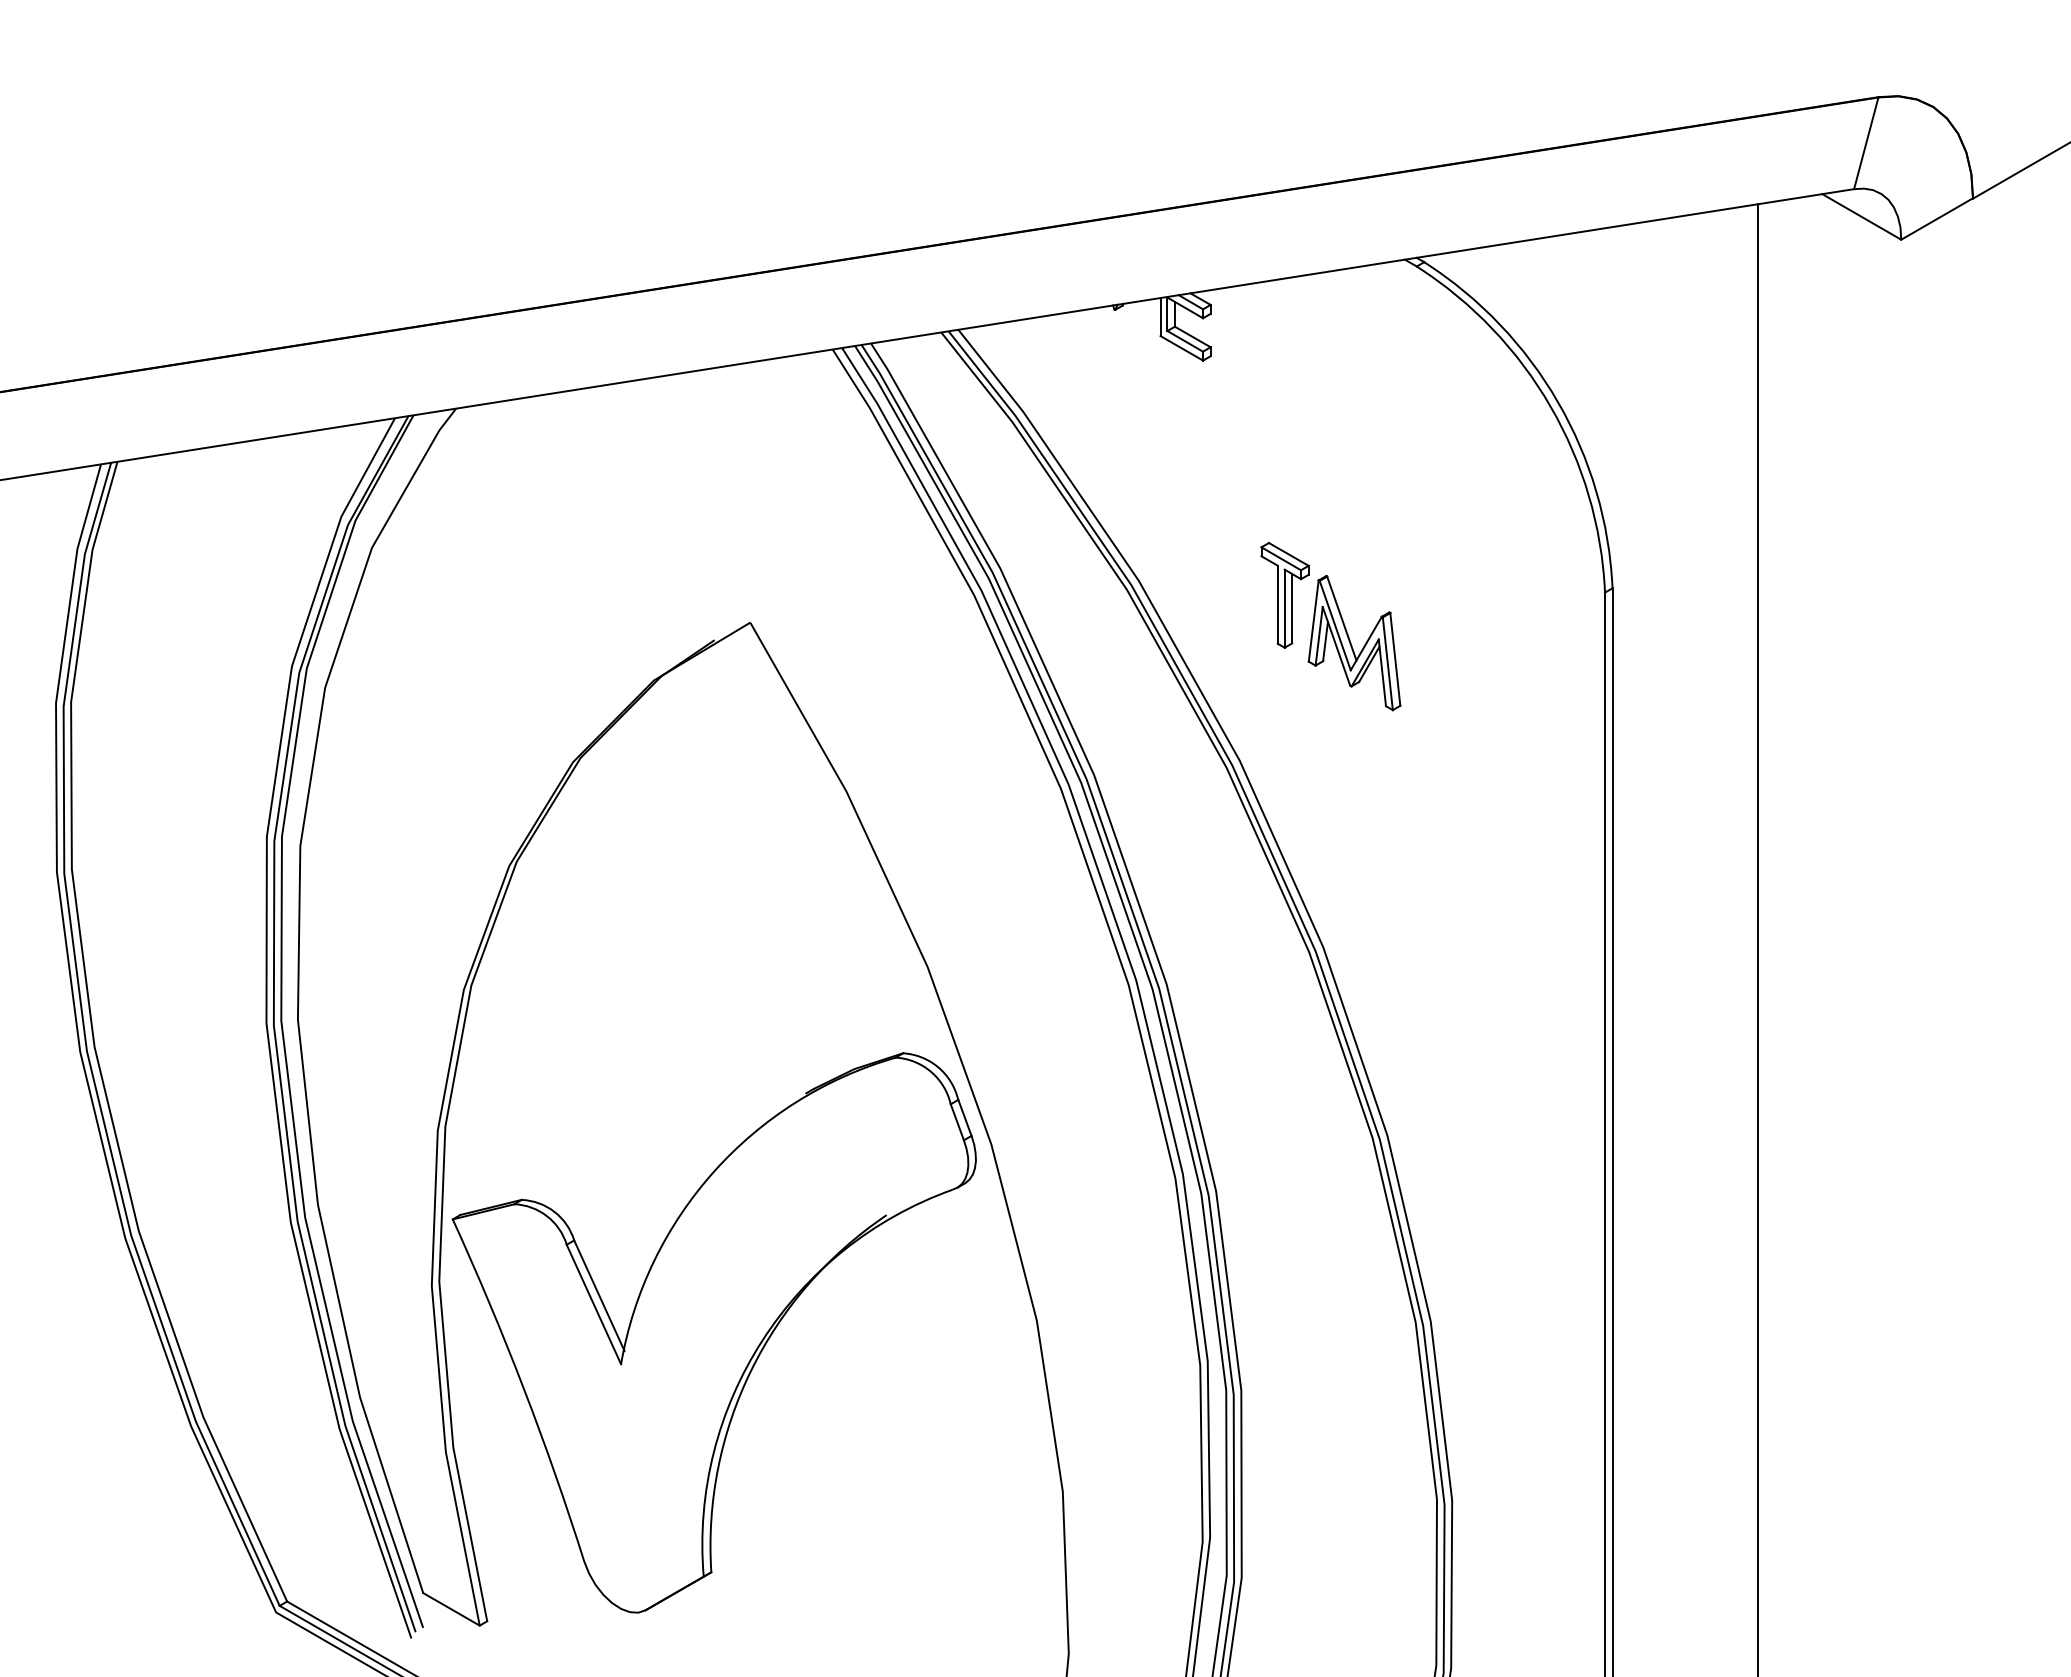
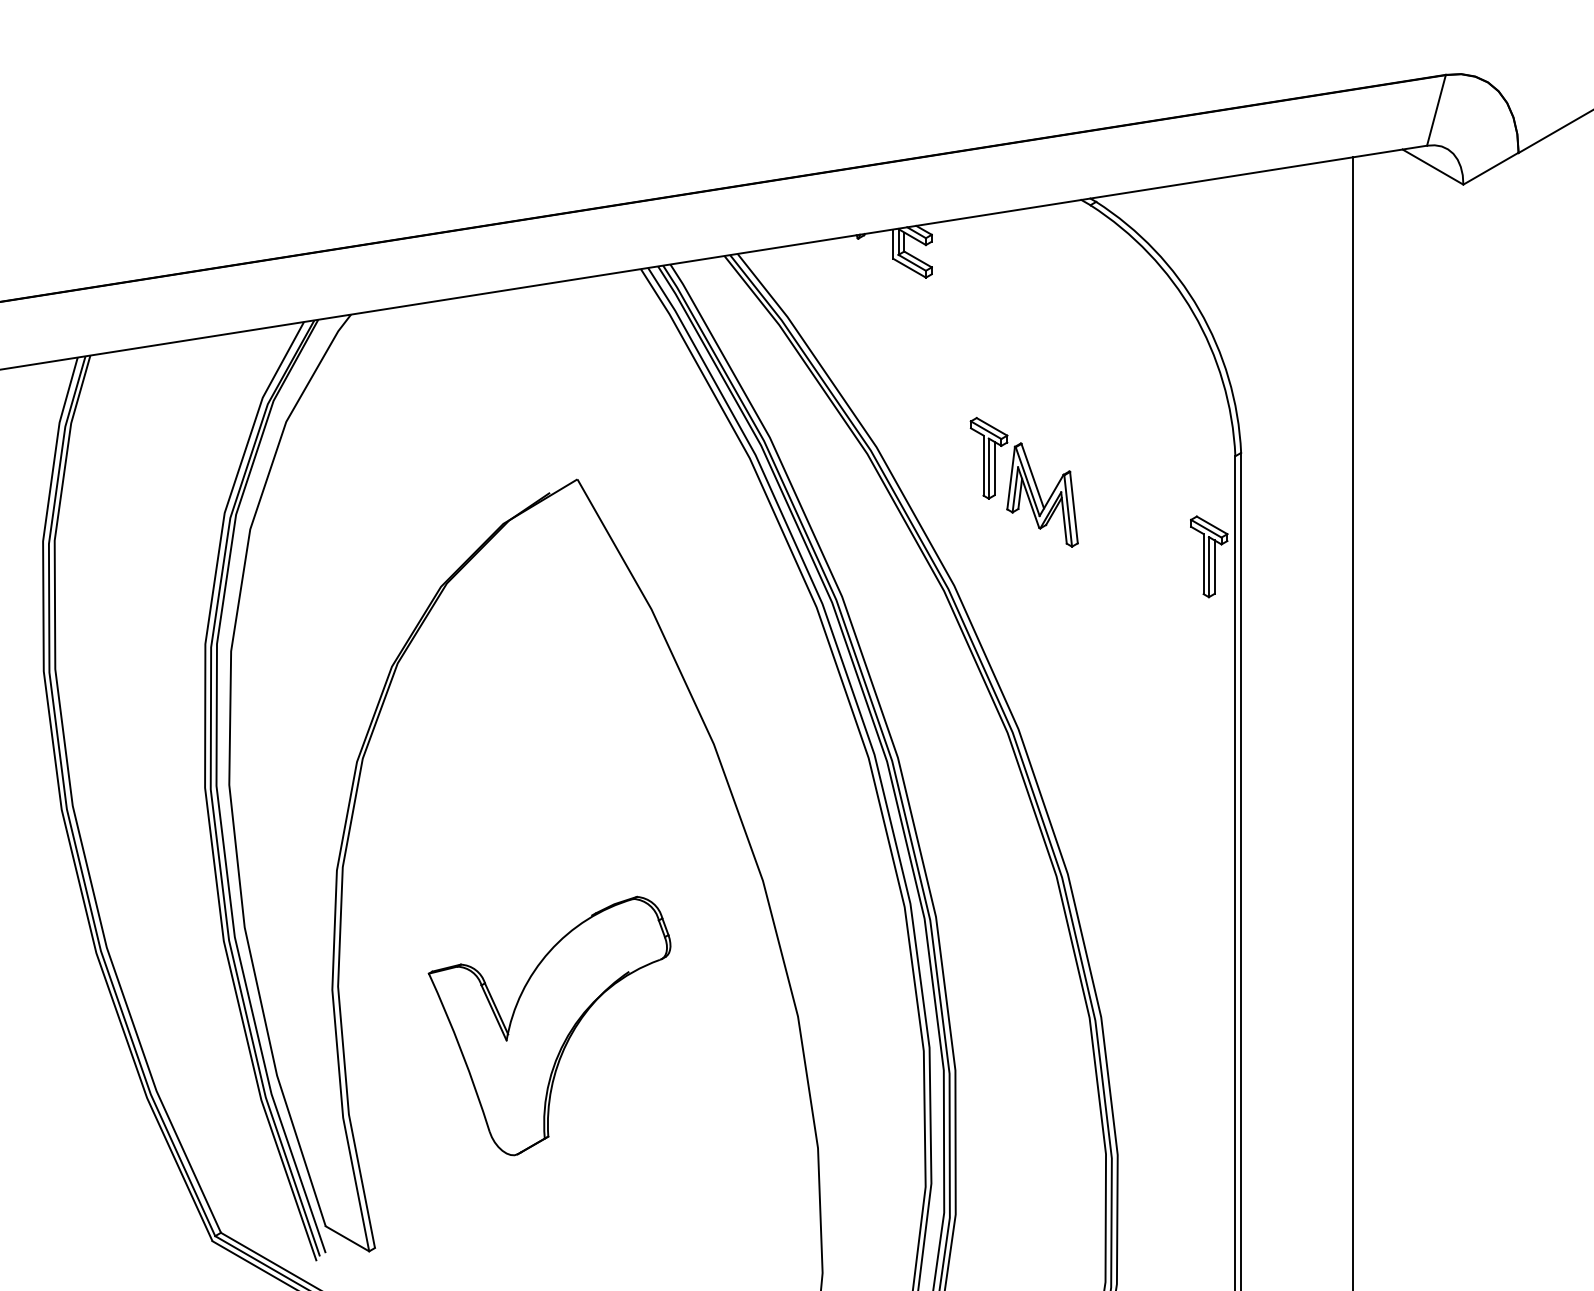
part: (1570, 723) -> (1208, 556), added
part: (713, 1332) -> (549, 1025), size x0.6

